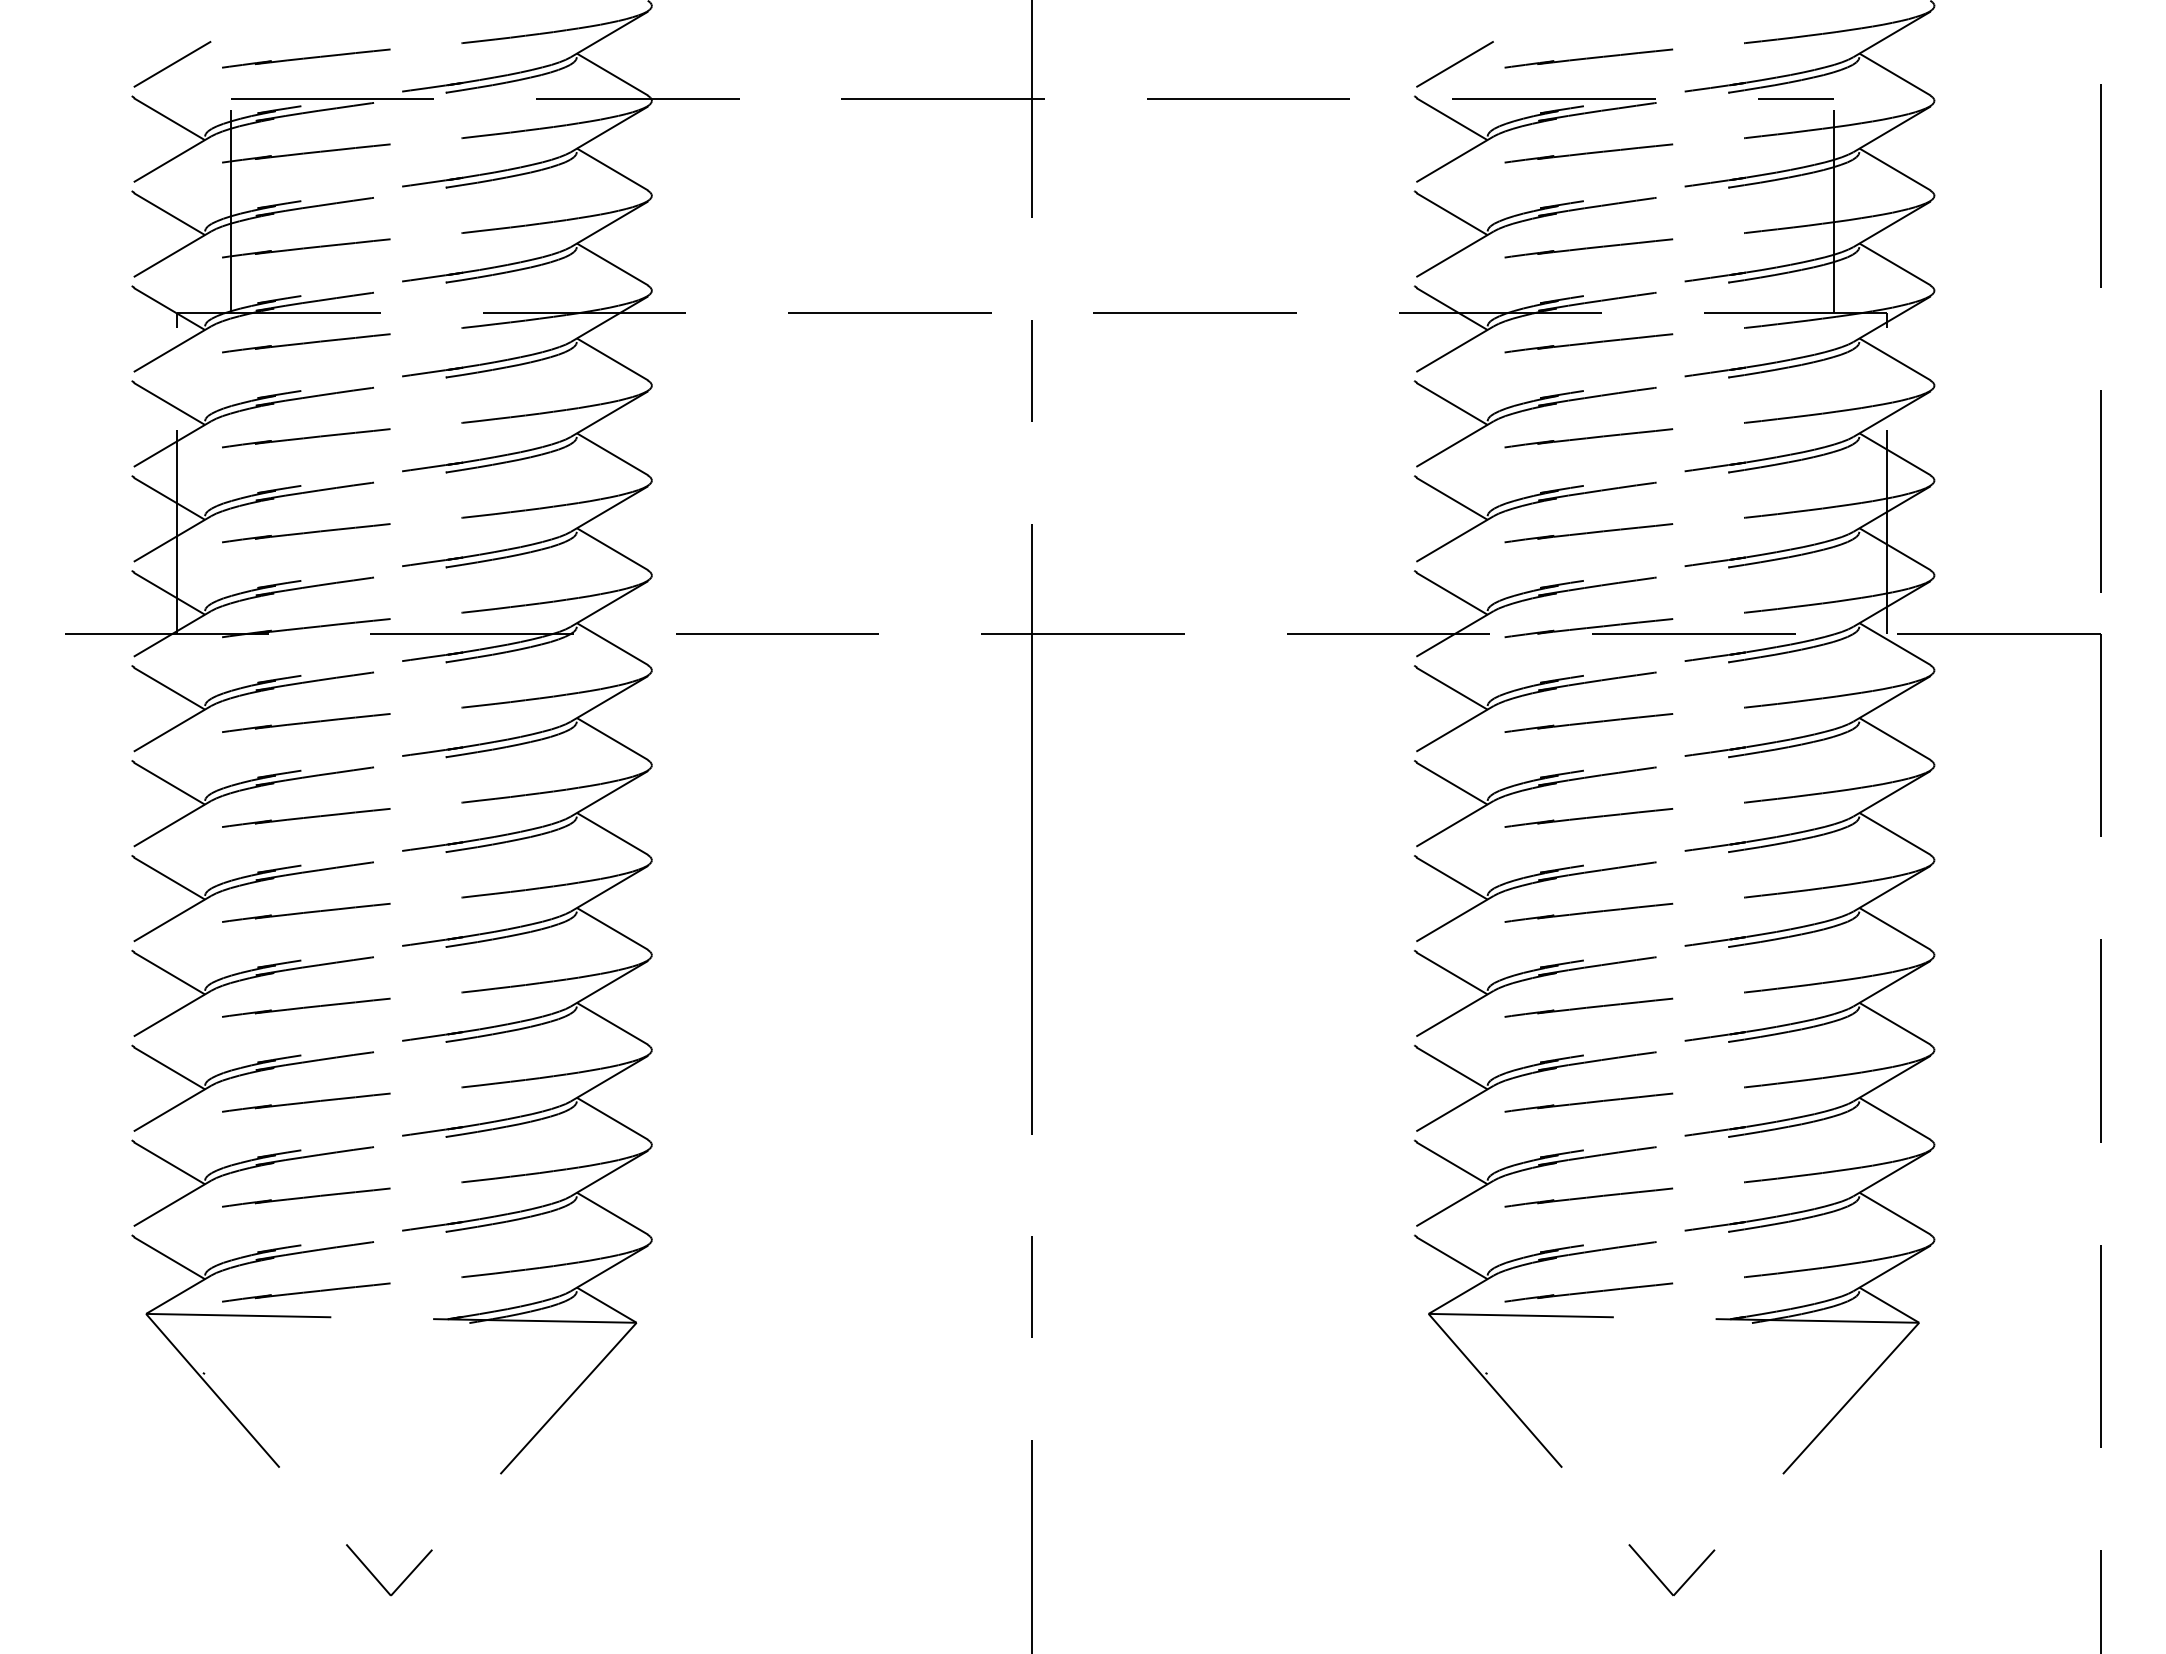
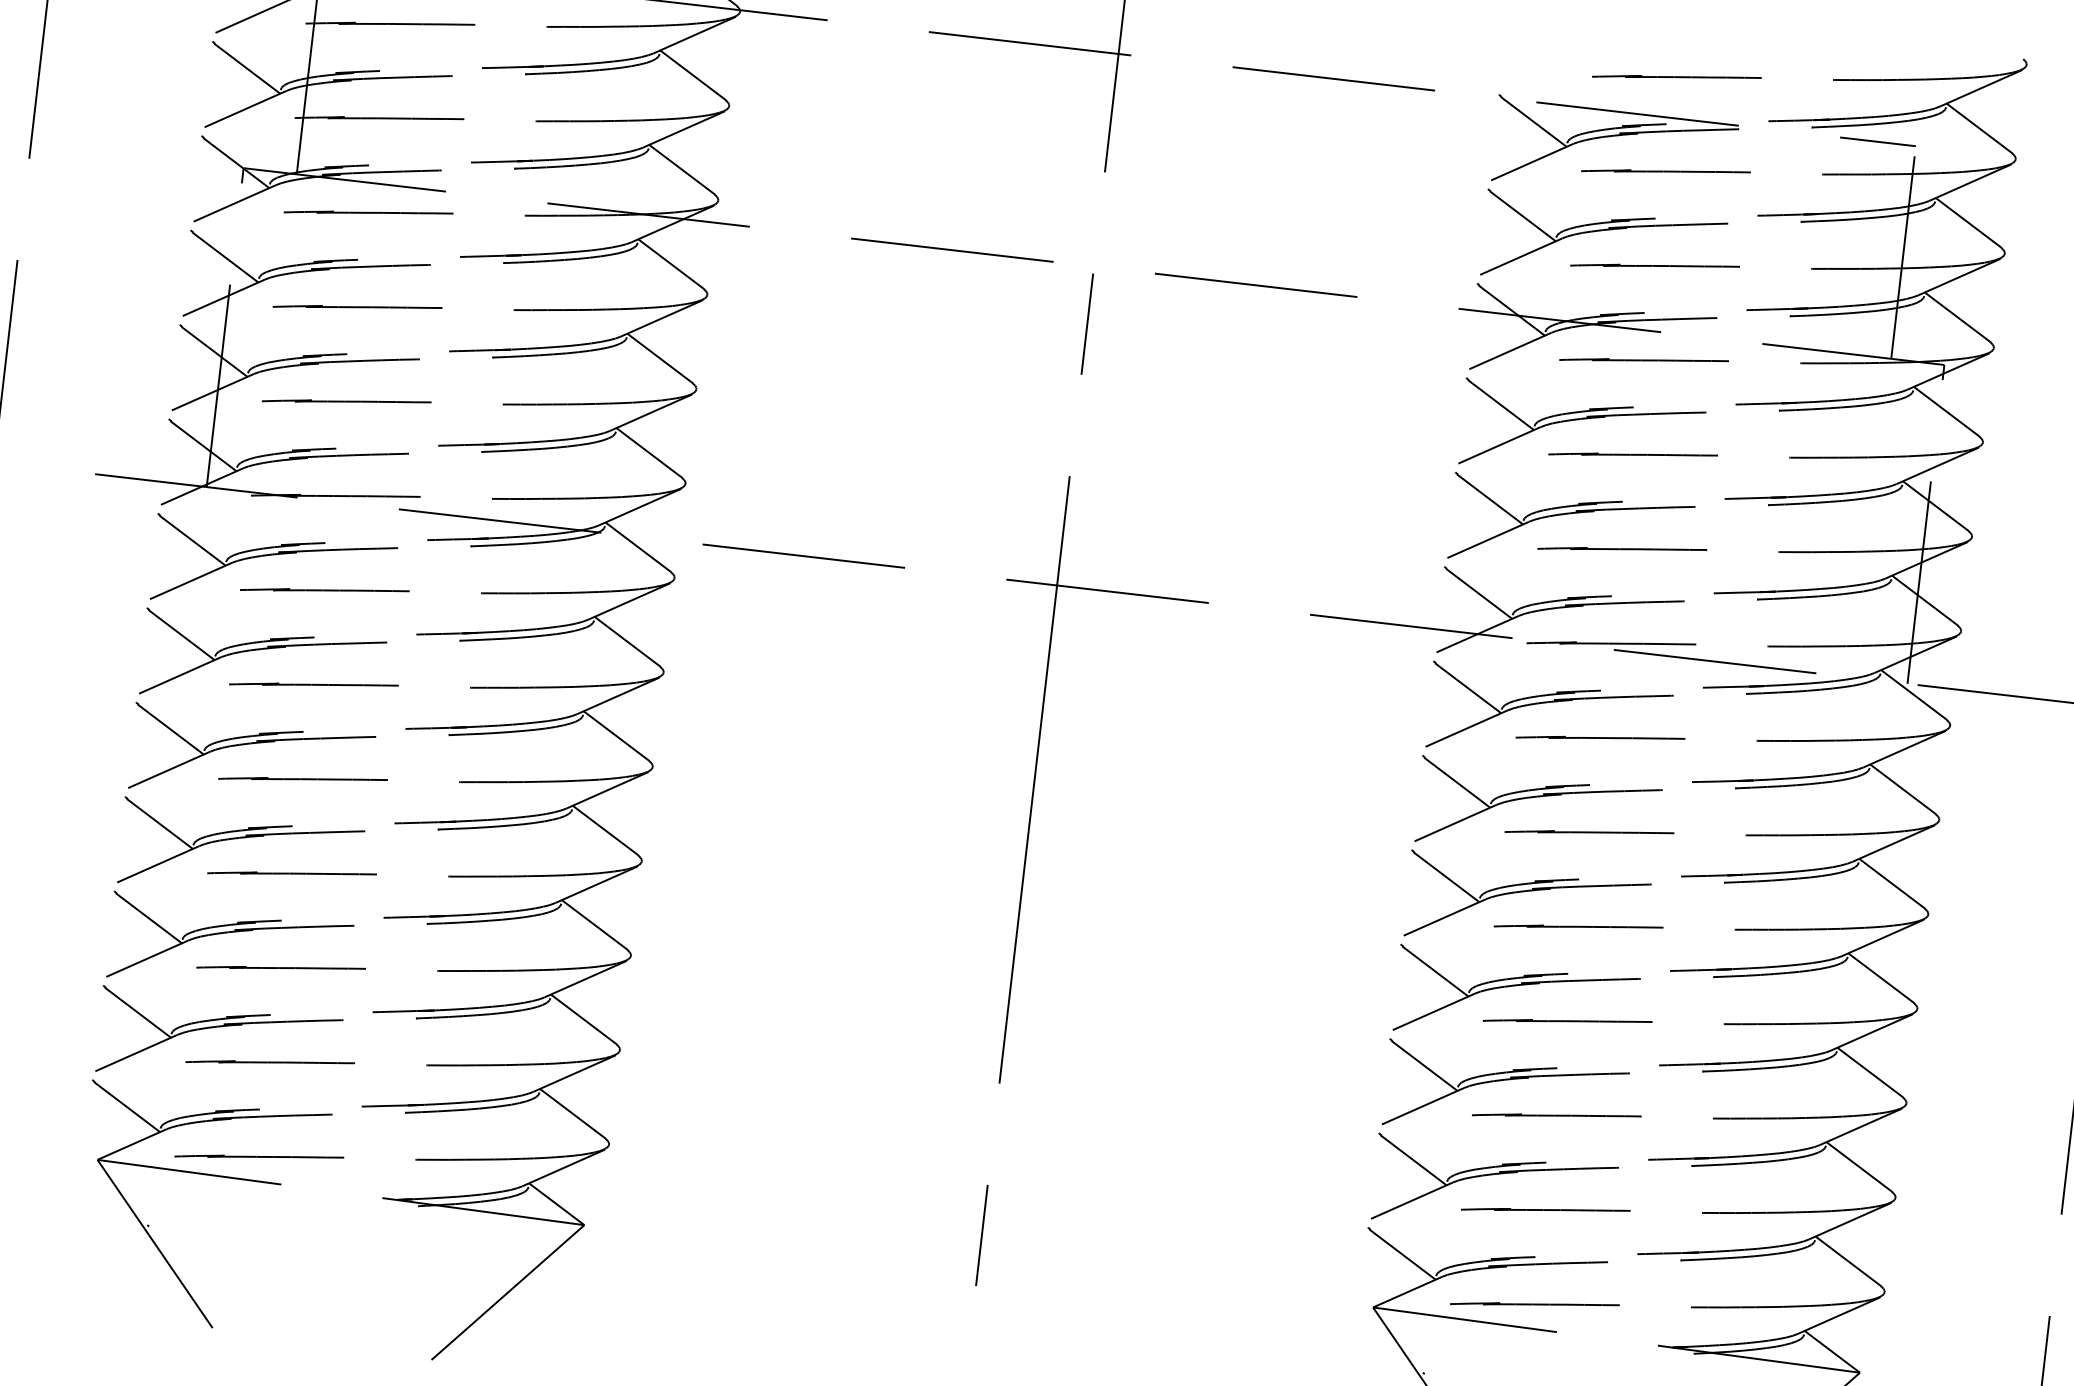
line: (1454, 64) -> (1542, 67), removed

